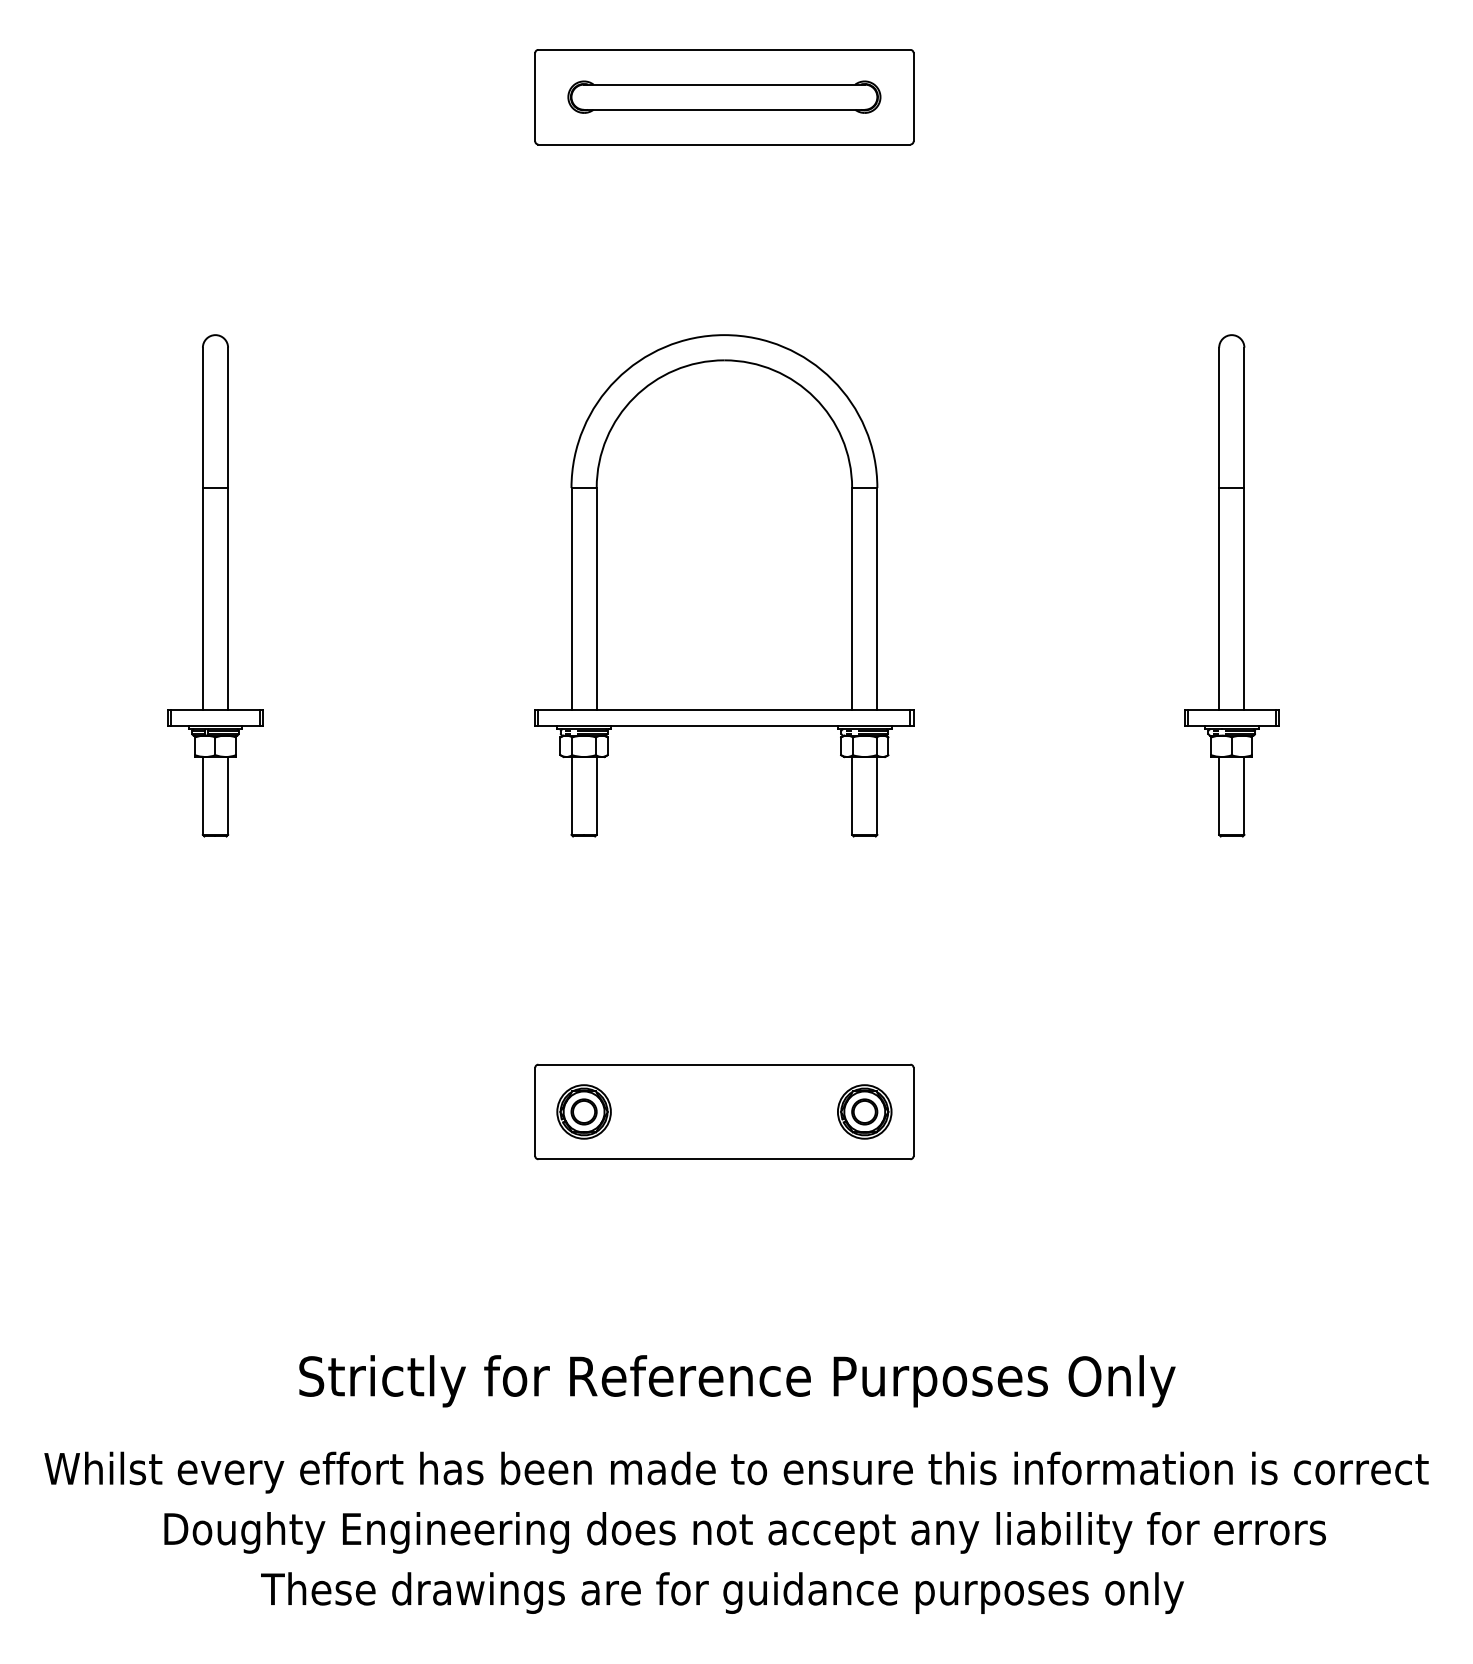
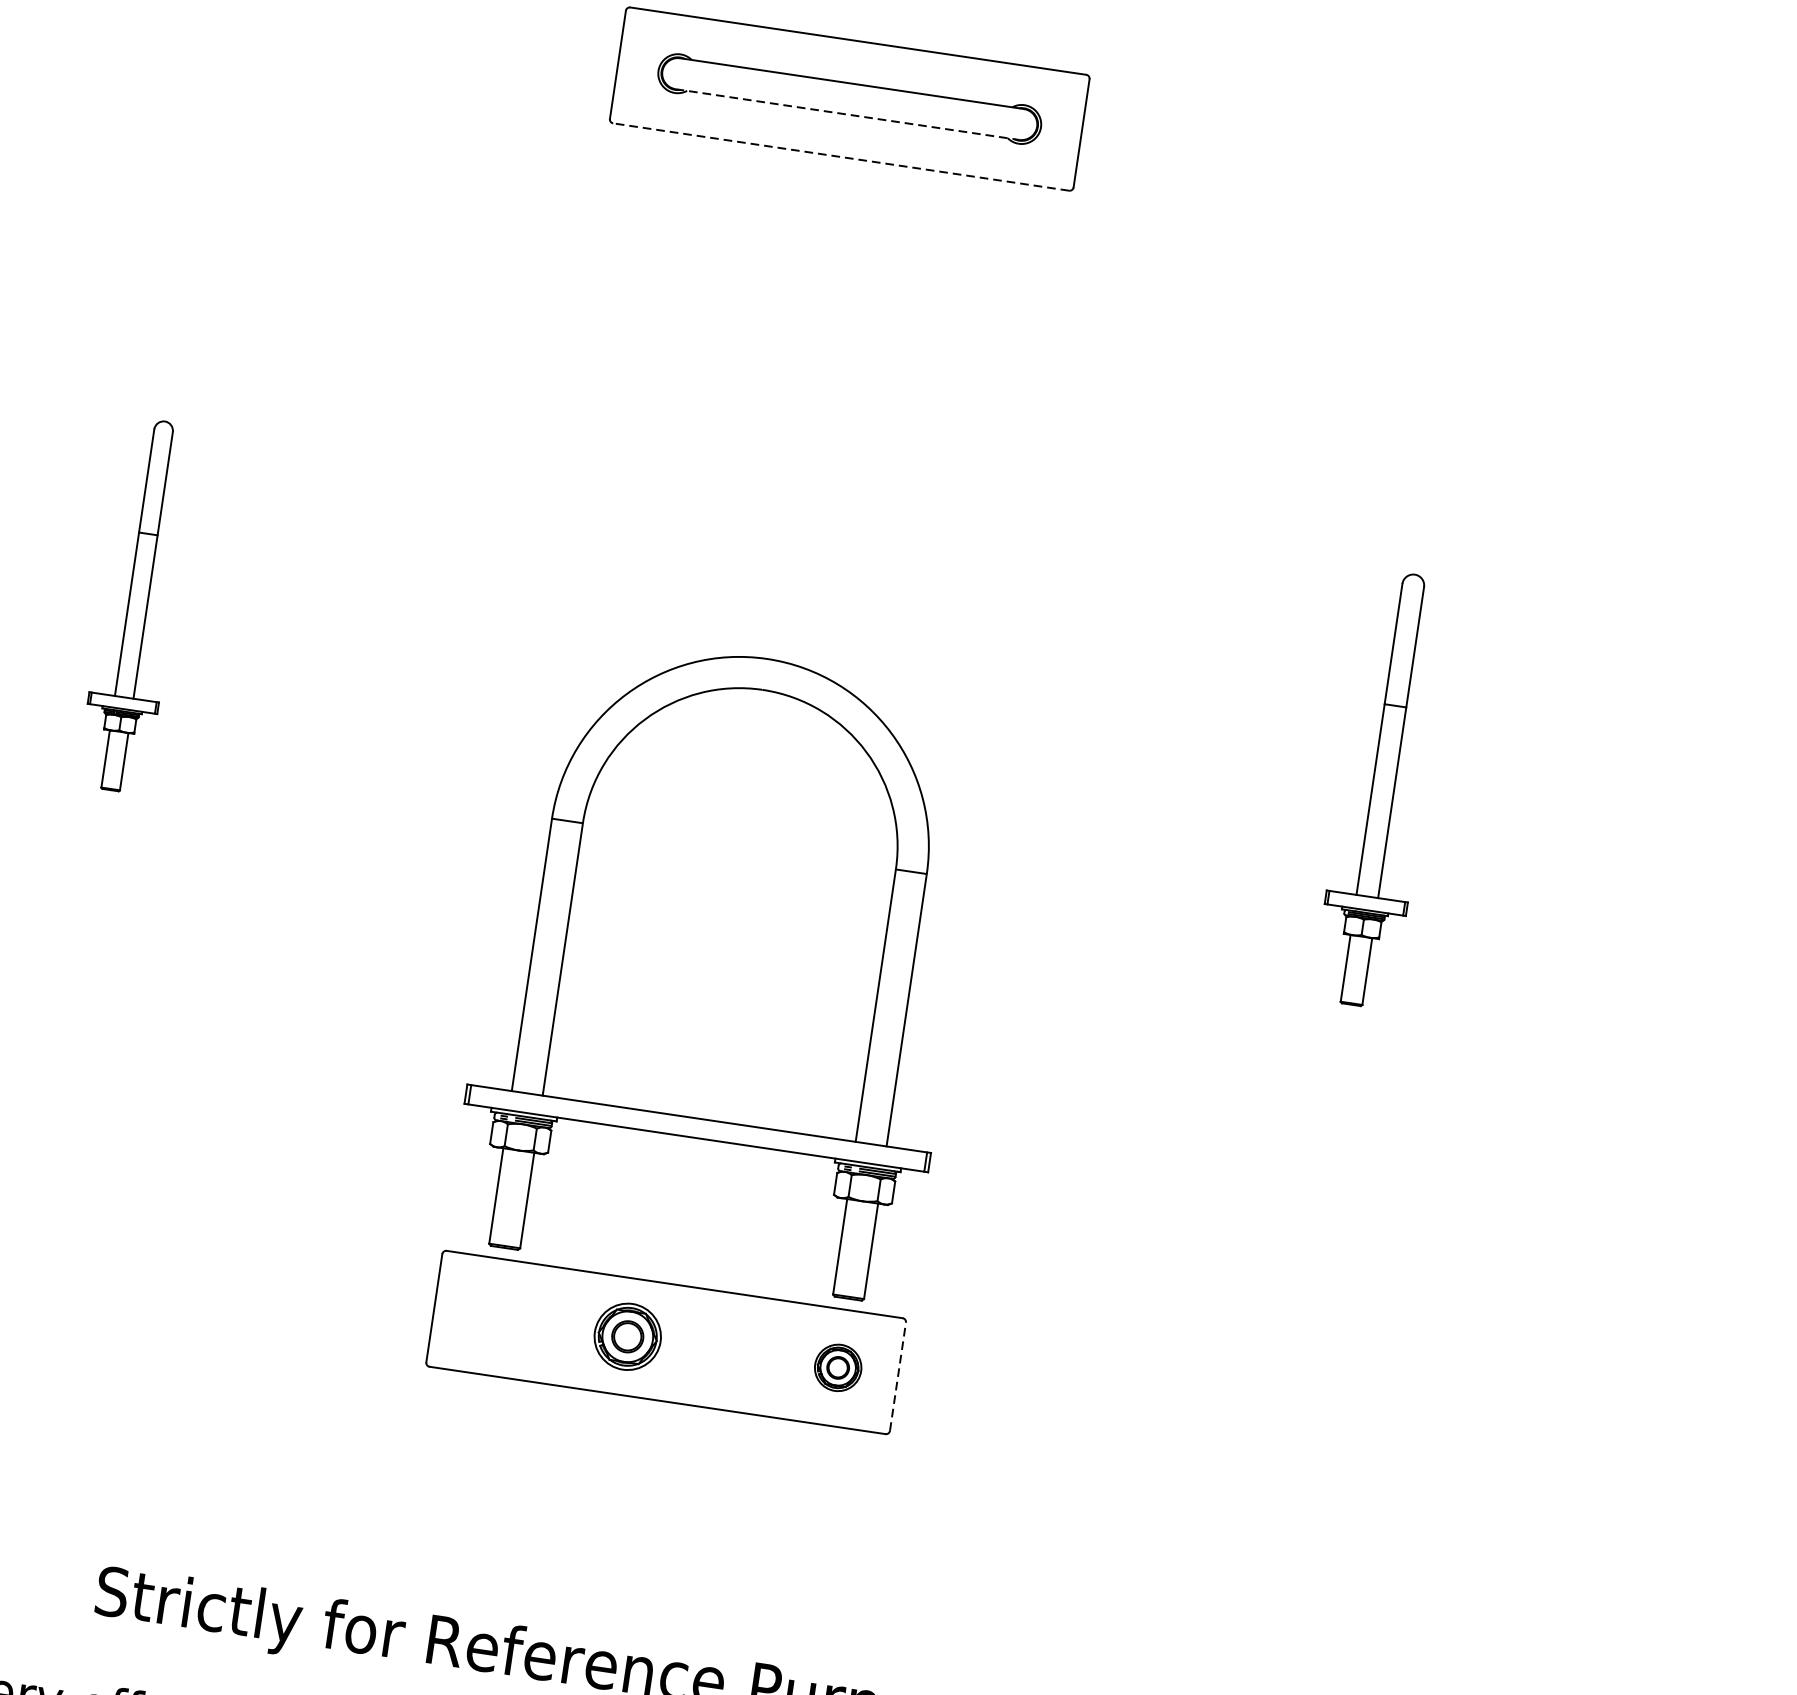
line: (724, 109) -> (847, 114), solid -> dashed
line: (723, 144) -> (840, 156), solid -> dashed
part: (215, 585) -> (137, 605), size x0.6
part: (724, 585) -> (721, 965), moved
part: (1231, 585) -> (1382, 789), size x0.7
part: (583, 1111) -> (627, 1336), moved
part: (864, 1111) -> (837, 1367), size x0.7
line: (913, 1111) -> (897, 1376), solid -> dashed

